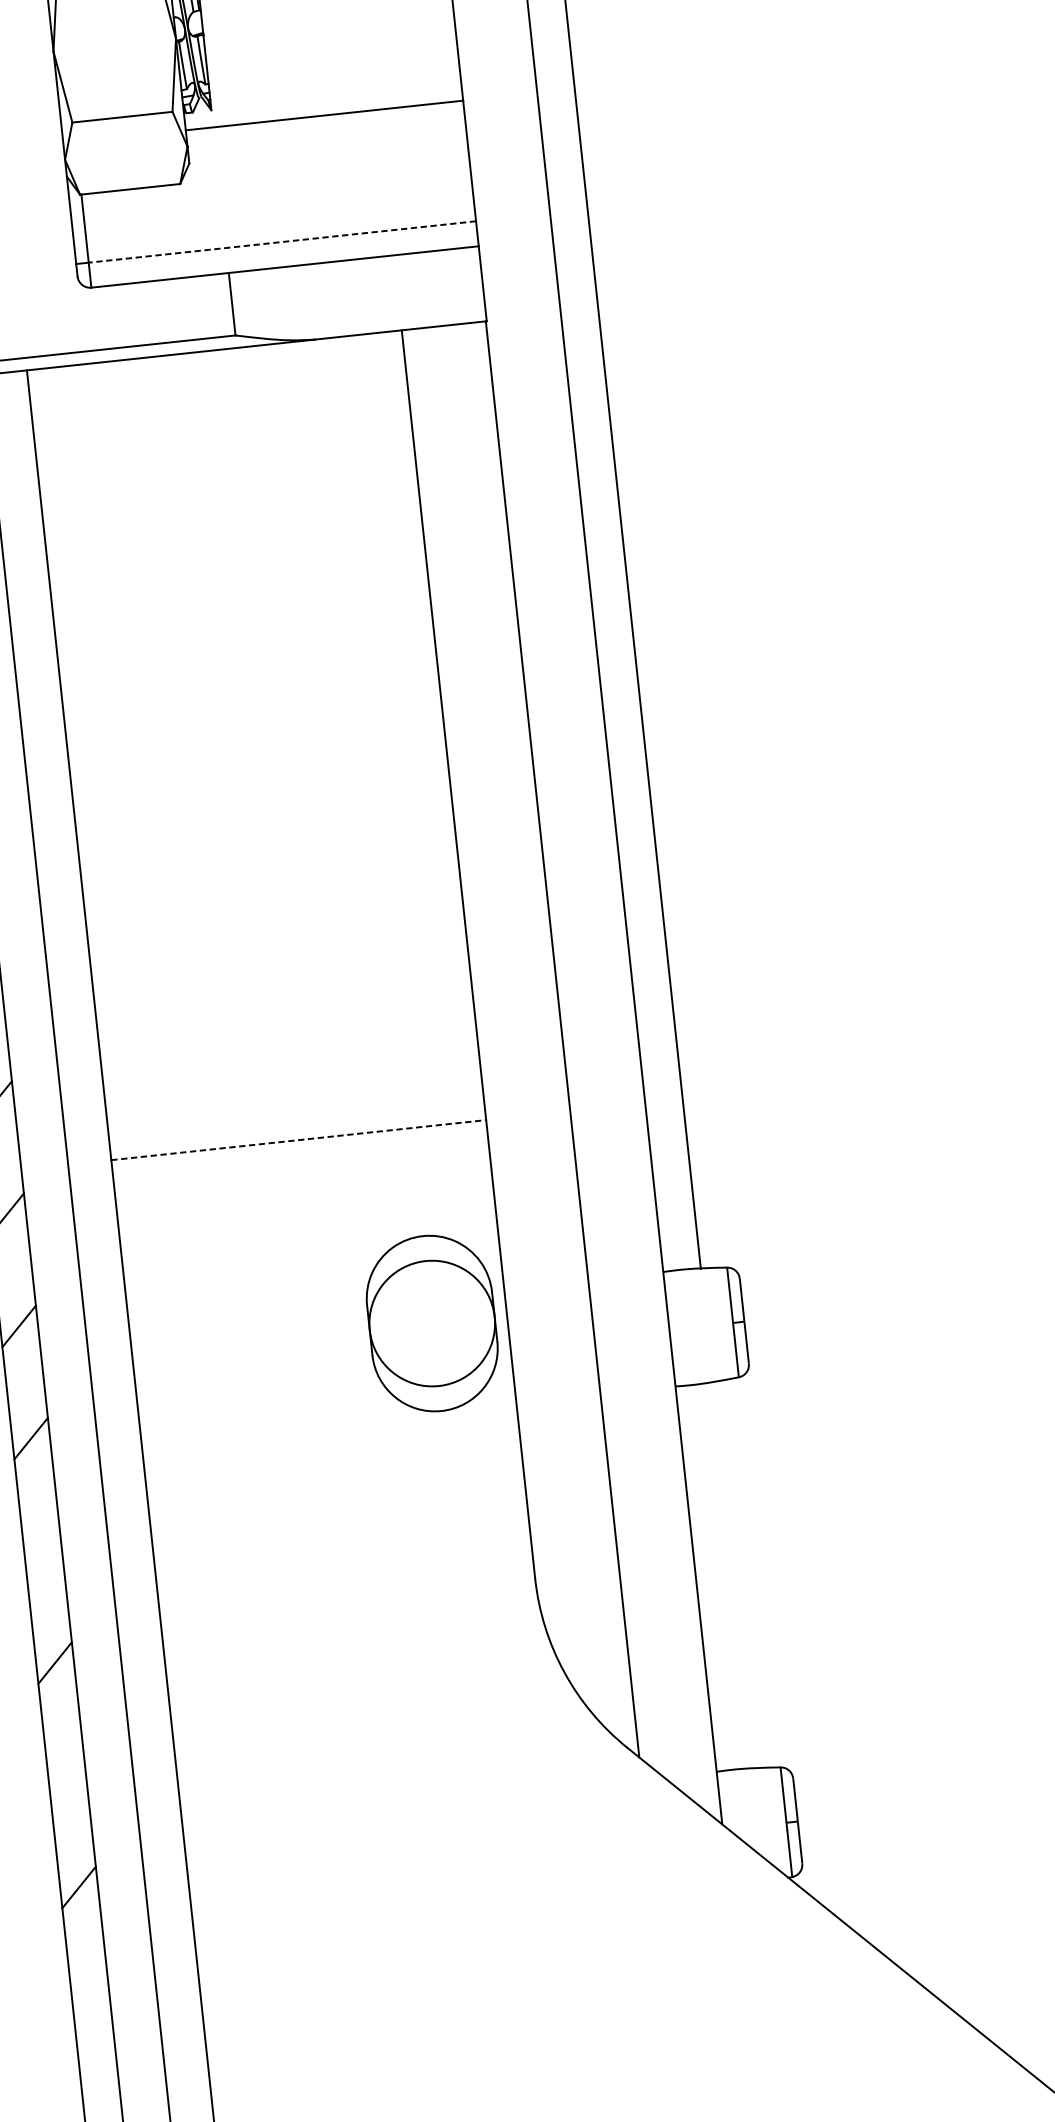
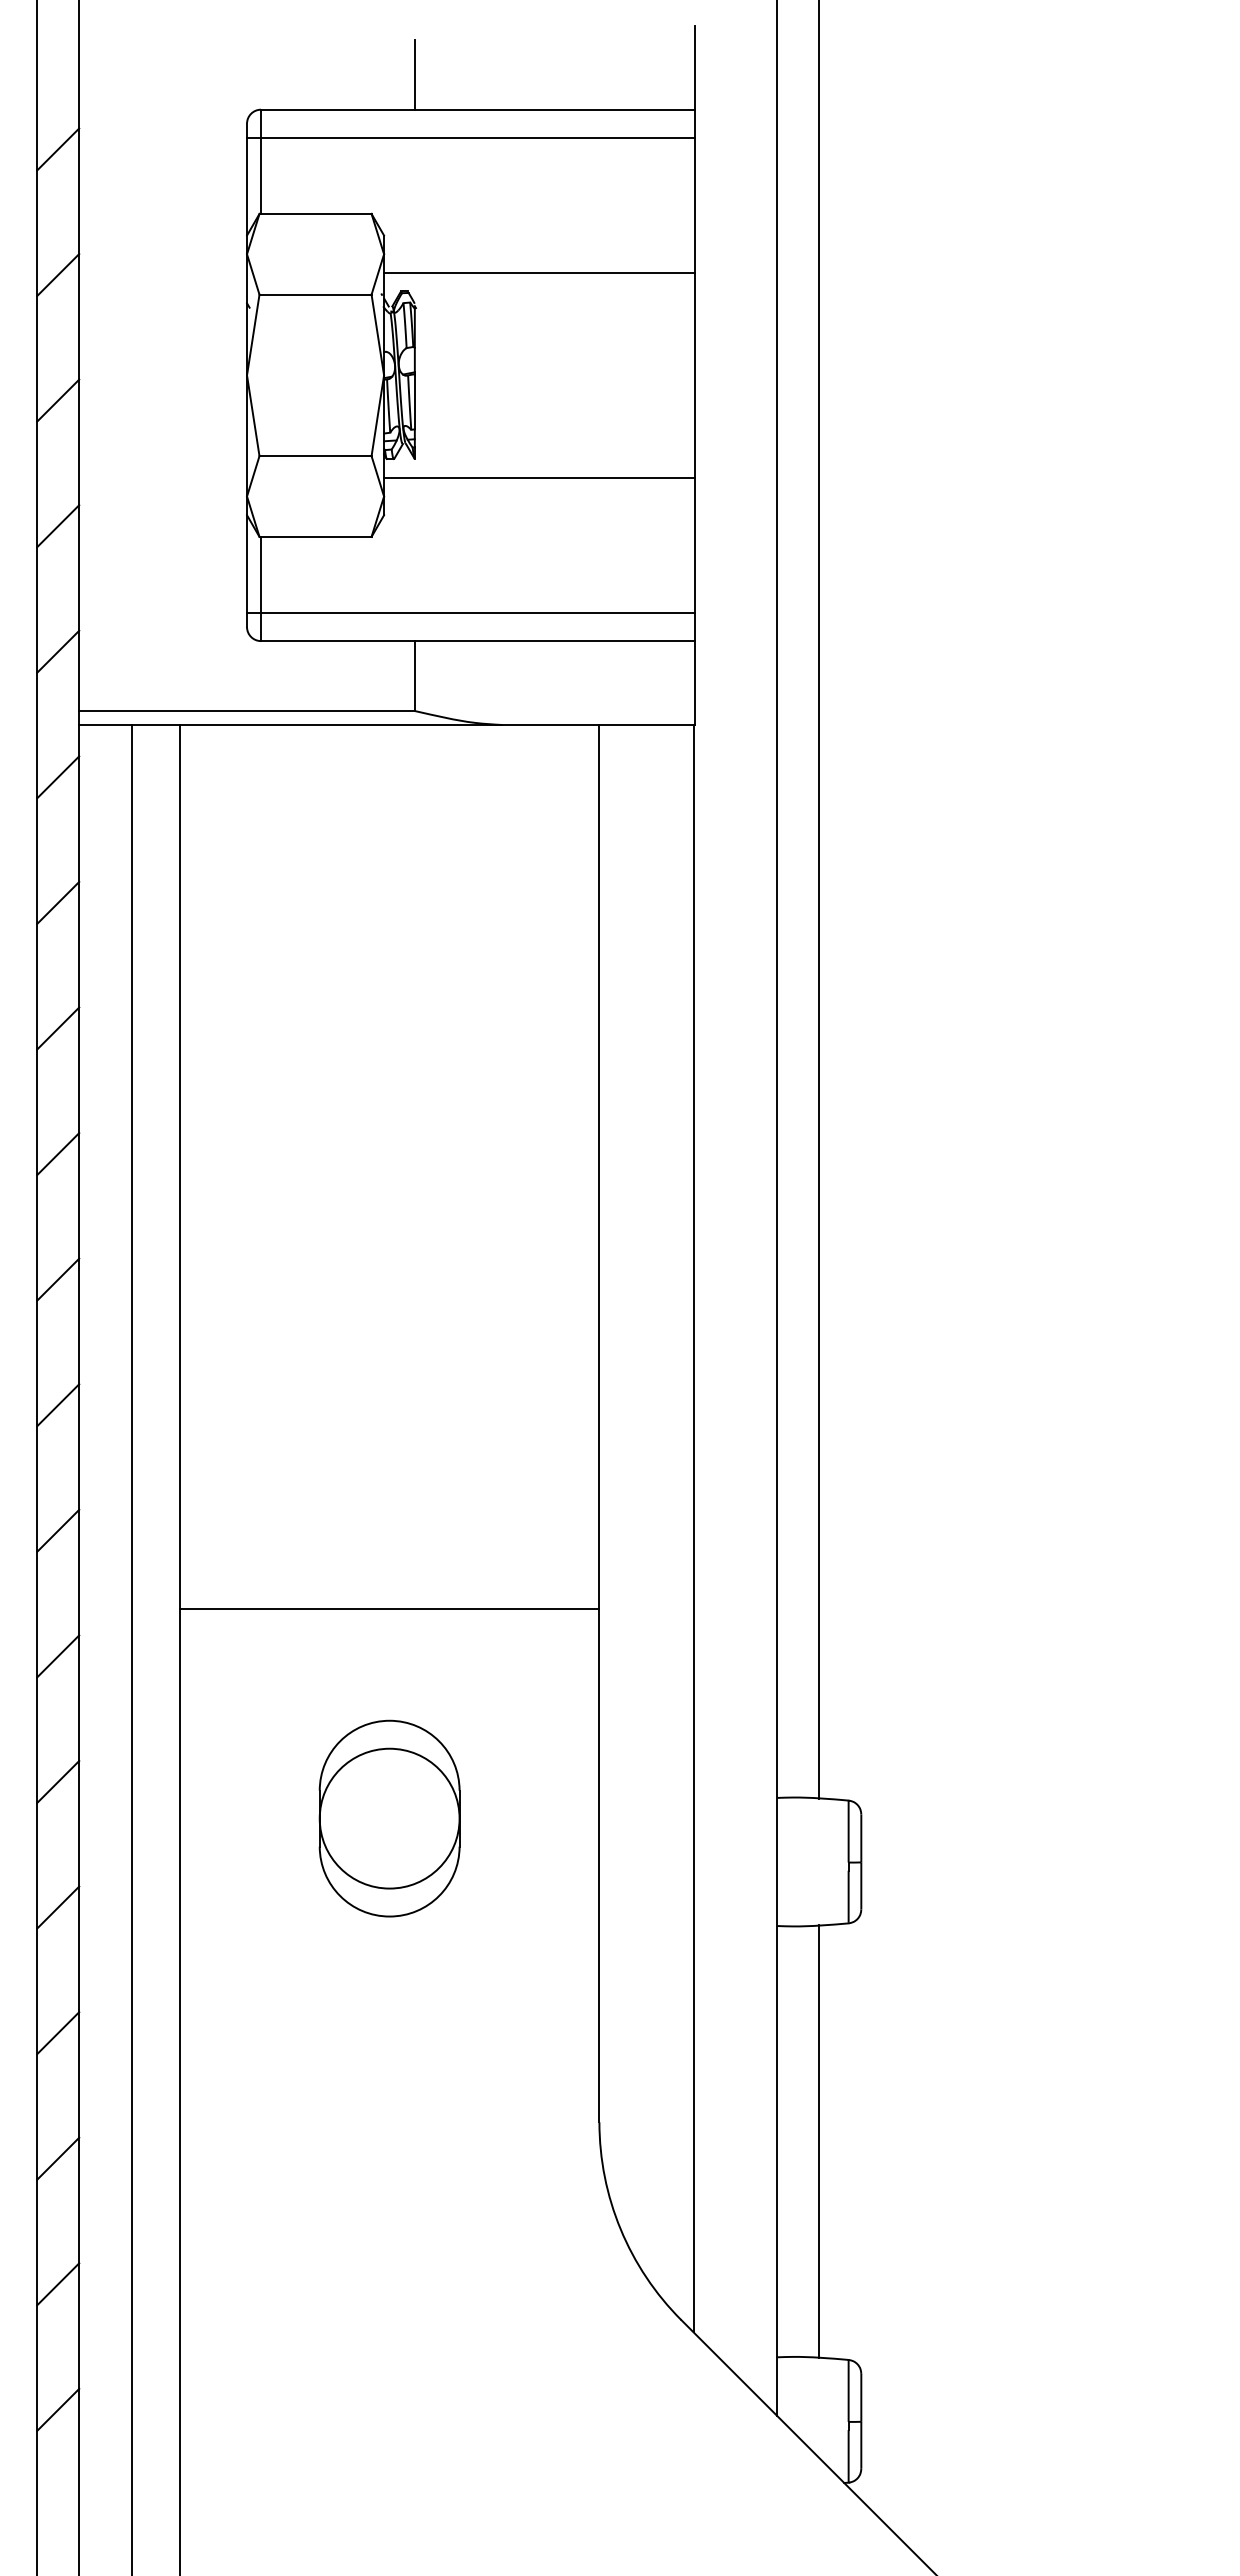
line: (282, 242) -> (477, 613), dashed -> solid
line: (298, 1139) -> (389, 1608), dashed -> solid
part: (432, 1323) -> (389, 1818), moved
line: (43, 1551) -> (58, 2033), added
line: (733, 1574) -> (819, 2141), added
line: (67, 1775) -> (58, 2284), added

